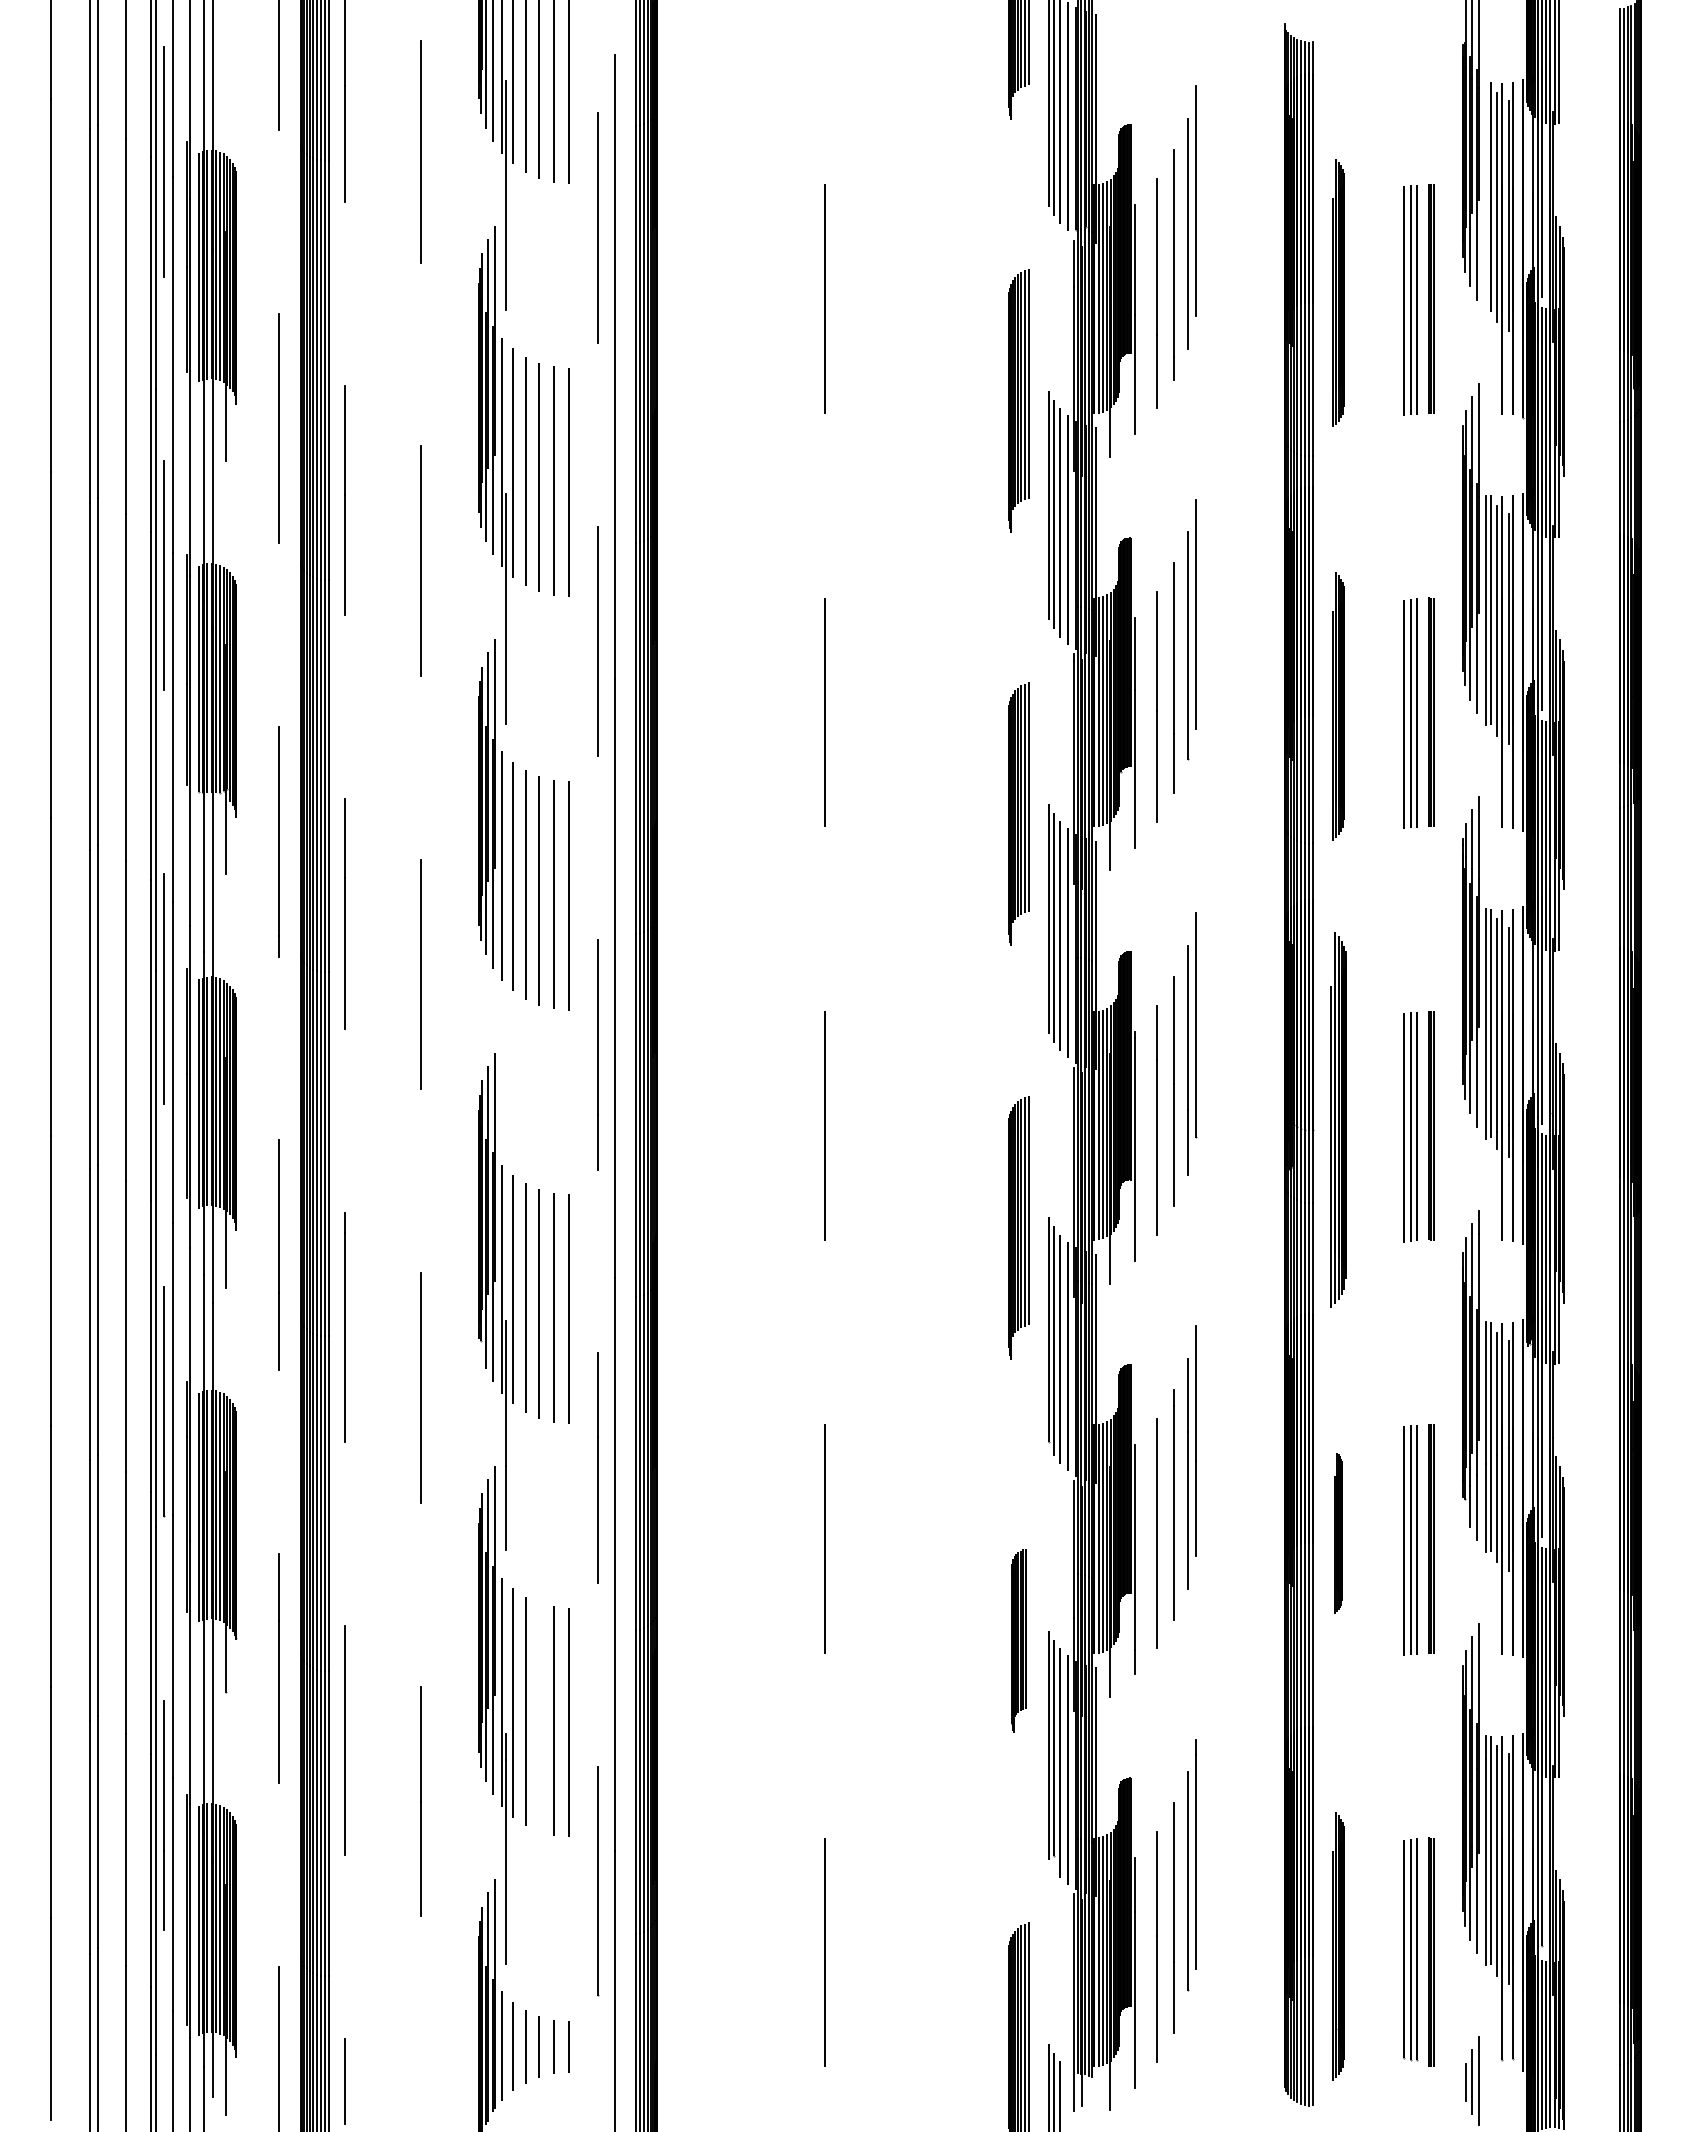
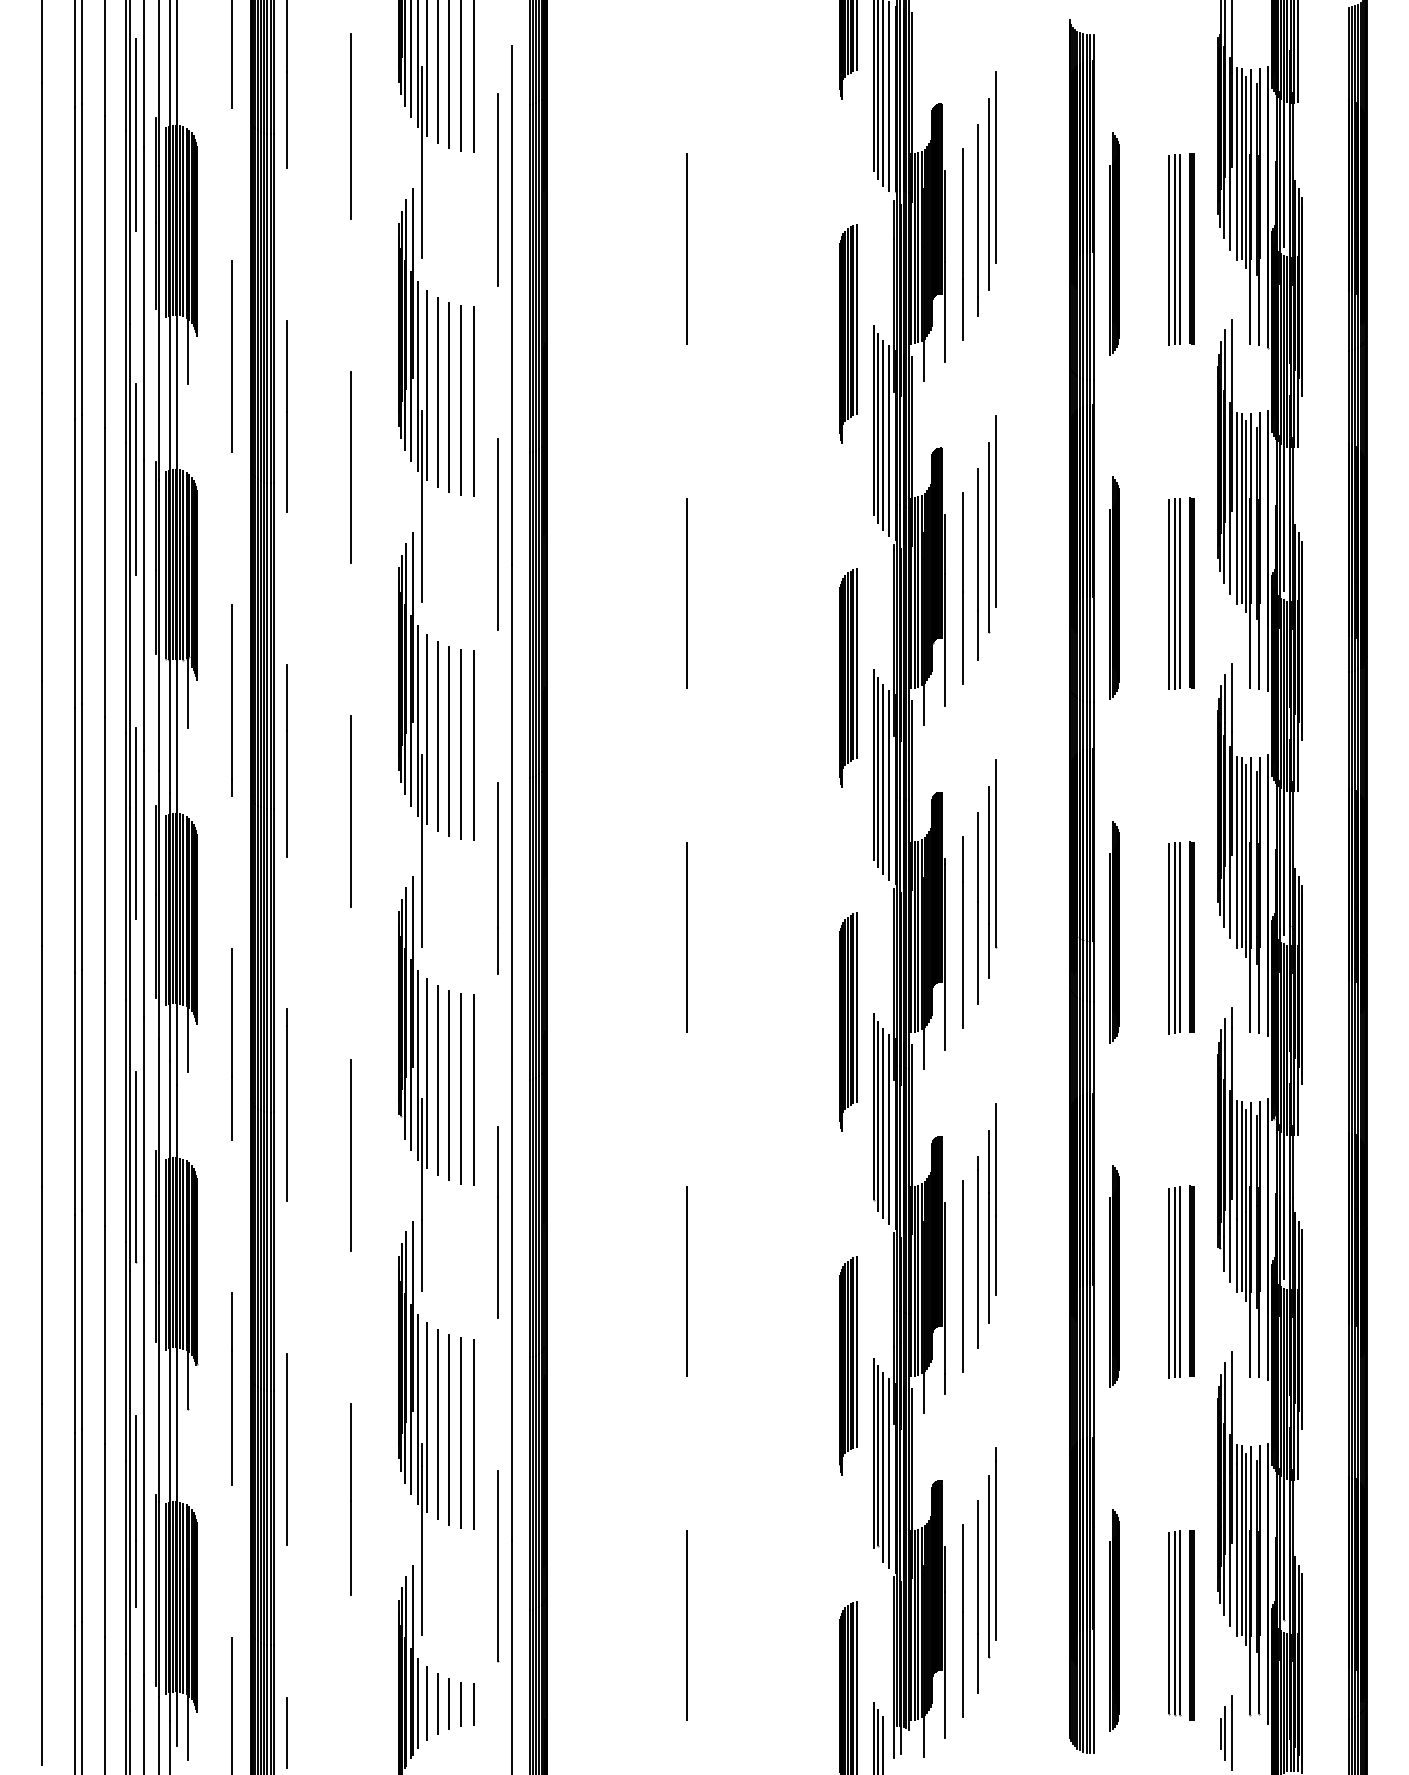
line: (1486, 196) -> (1237, 163), added
line: (506, 1021) -> (421, 850), added
part: (1338, 1120) -> (1114, 932), size x0.71
part: (1338, 1533) -> (1114, 1276), size x1.67
part: (1018, 1640) -> (848, 1365), size x1.43
line: (539, 1716) -> (449, 1429), added

